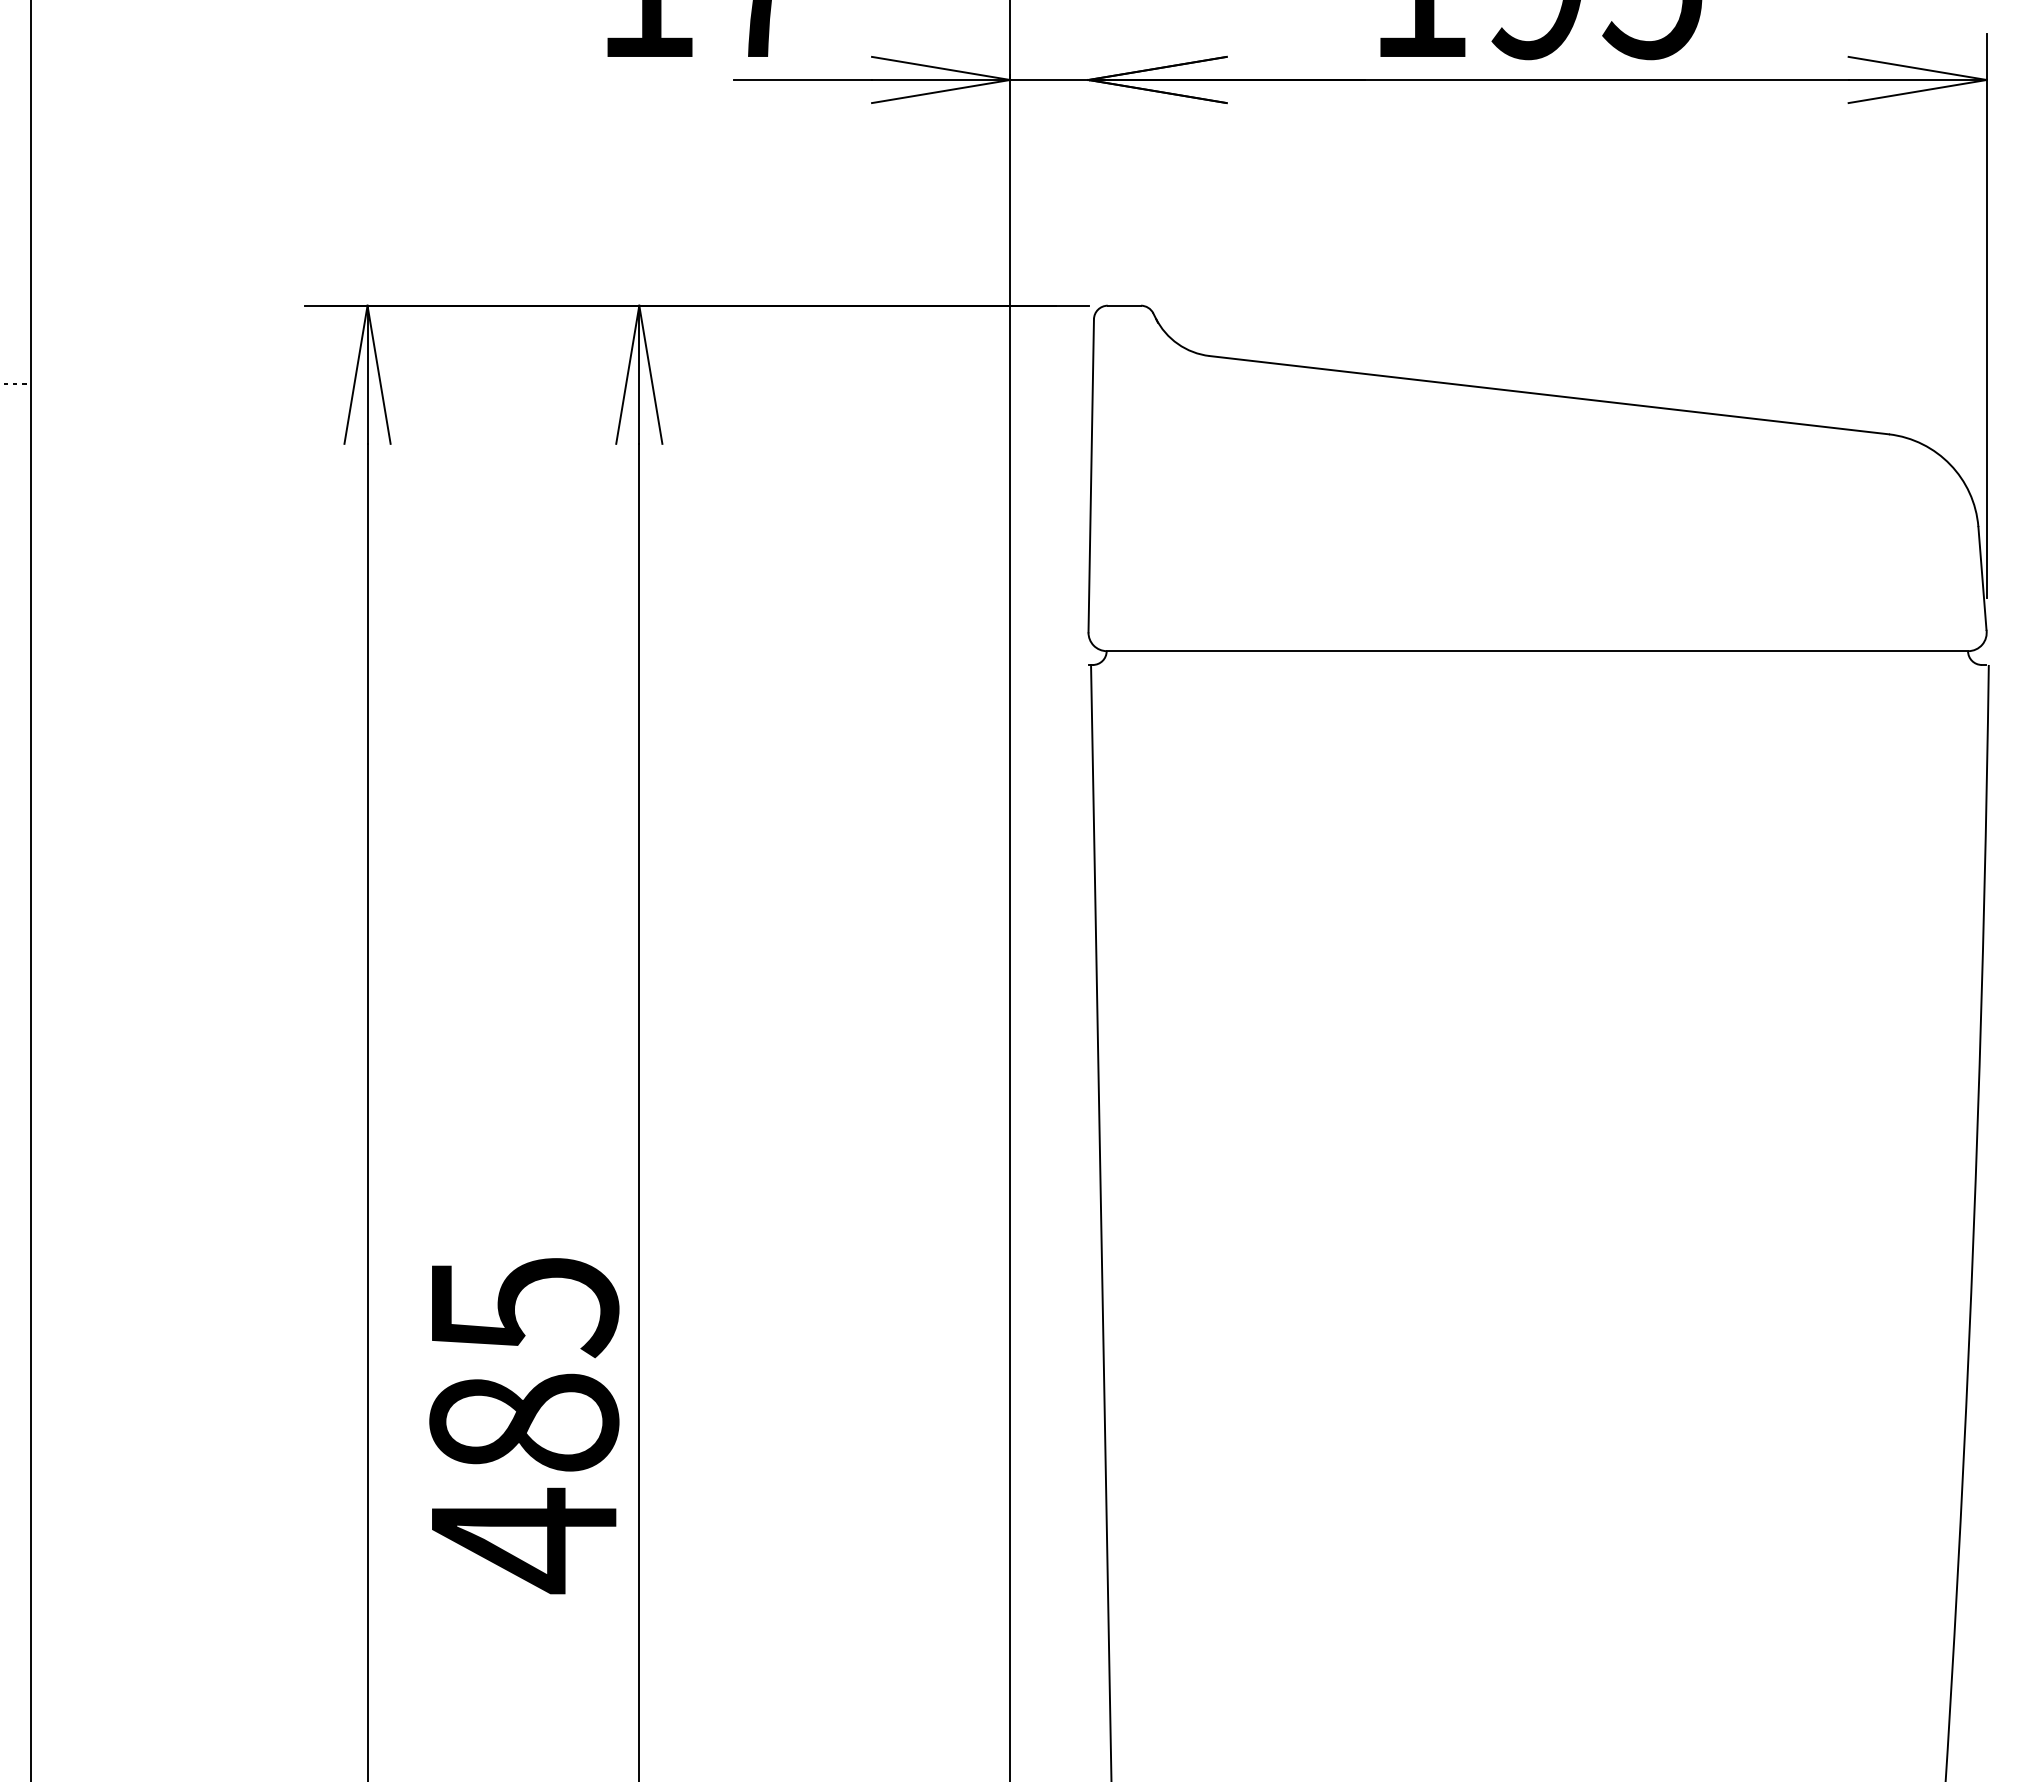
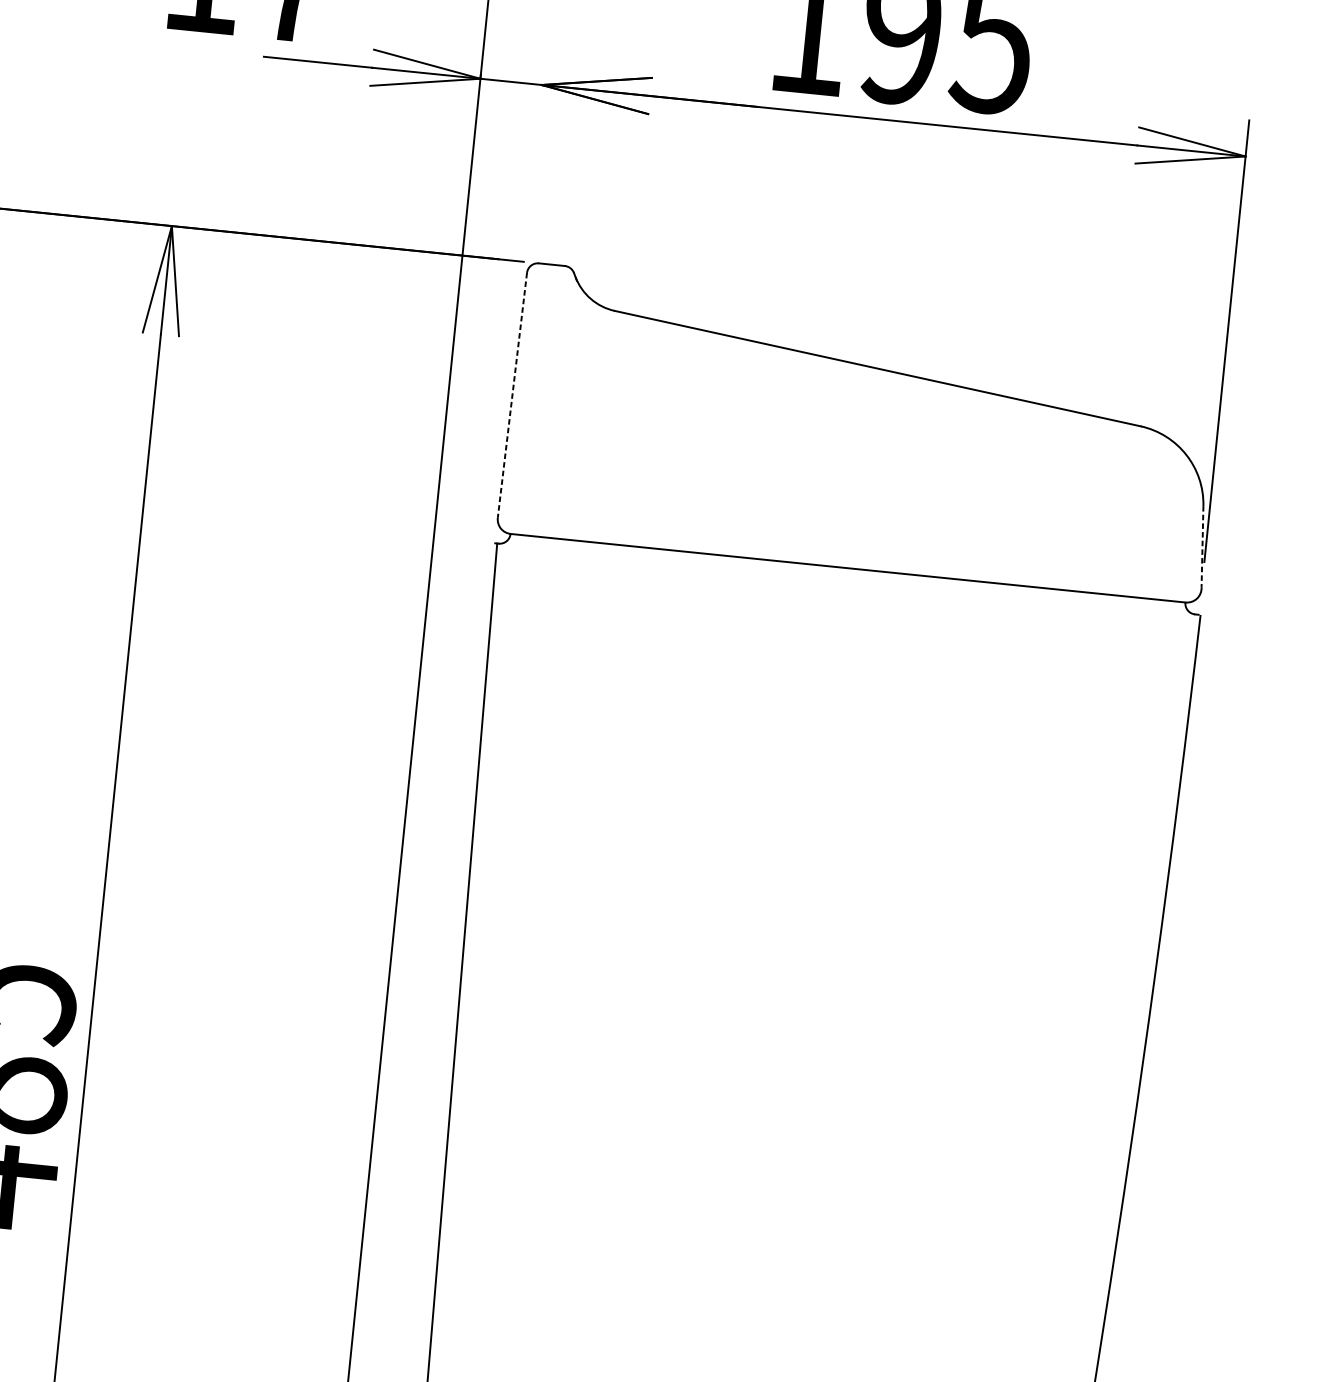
line: (1091, 475) -> (512, 395), solid -> dashed
line: (1982, 578) -> (1202, 546), solid -> dashed

